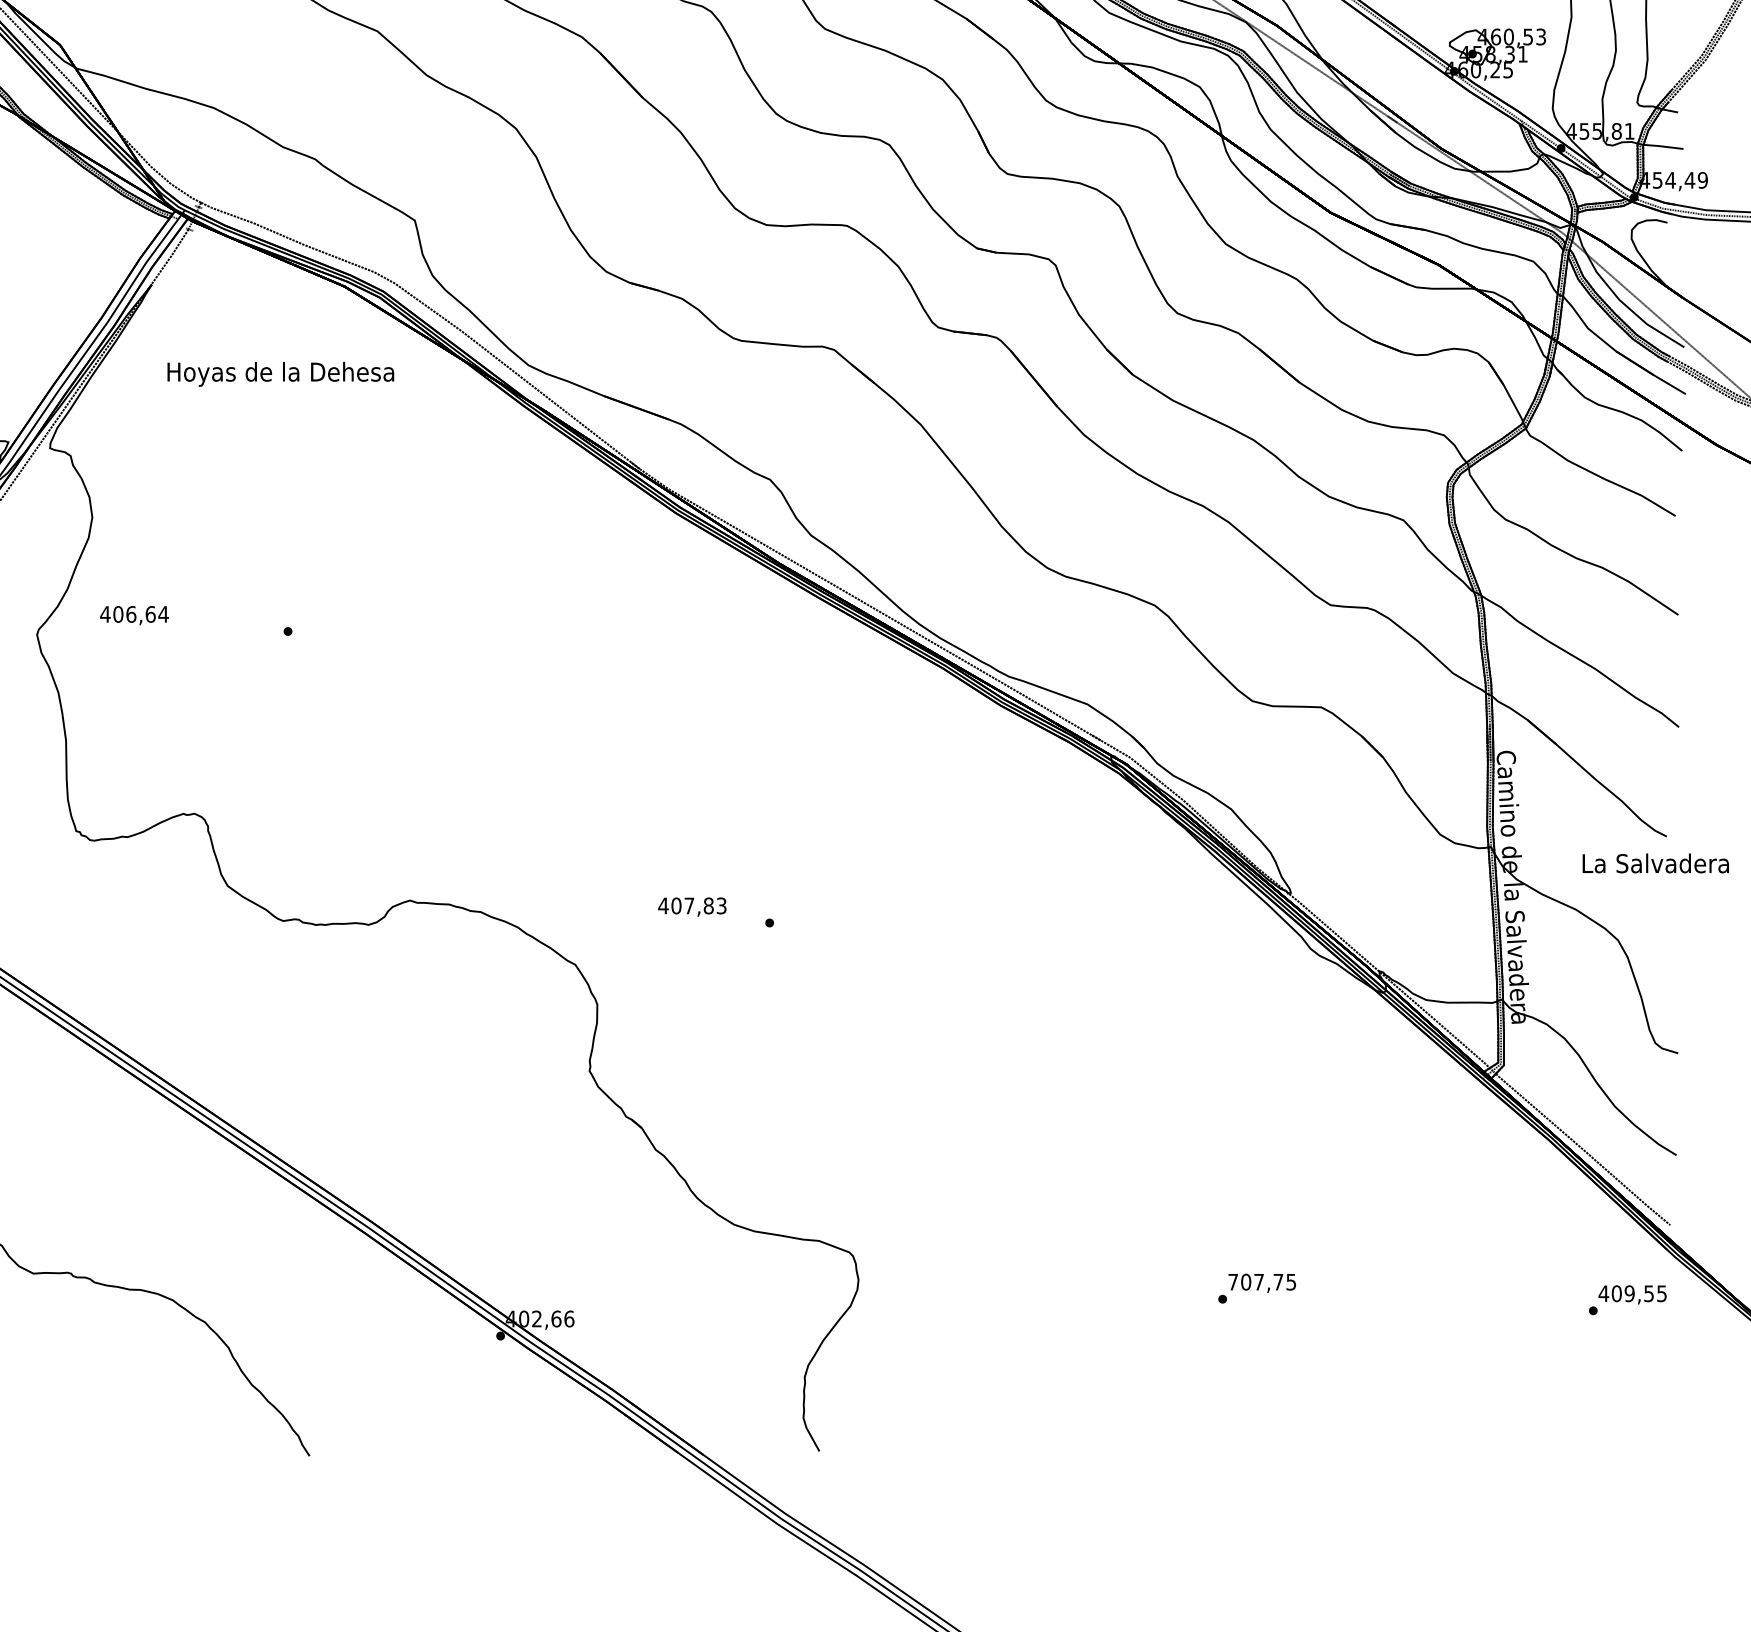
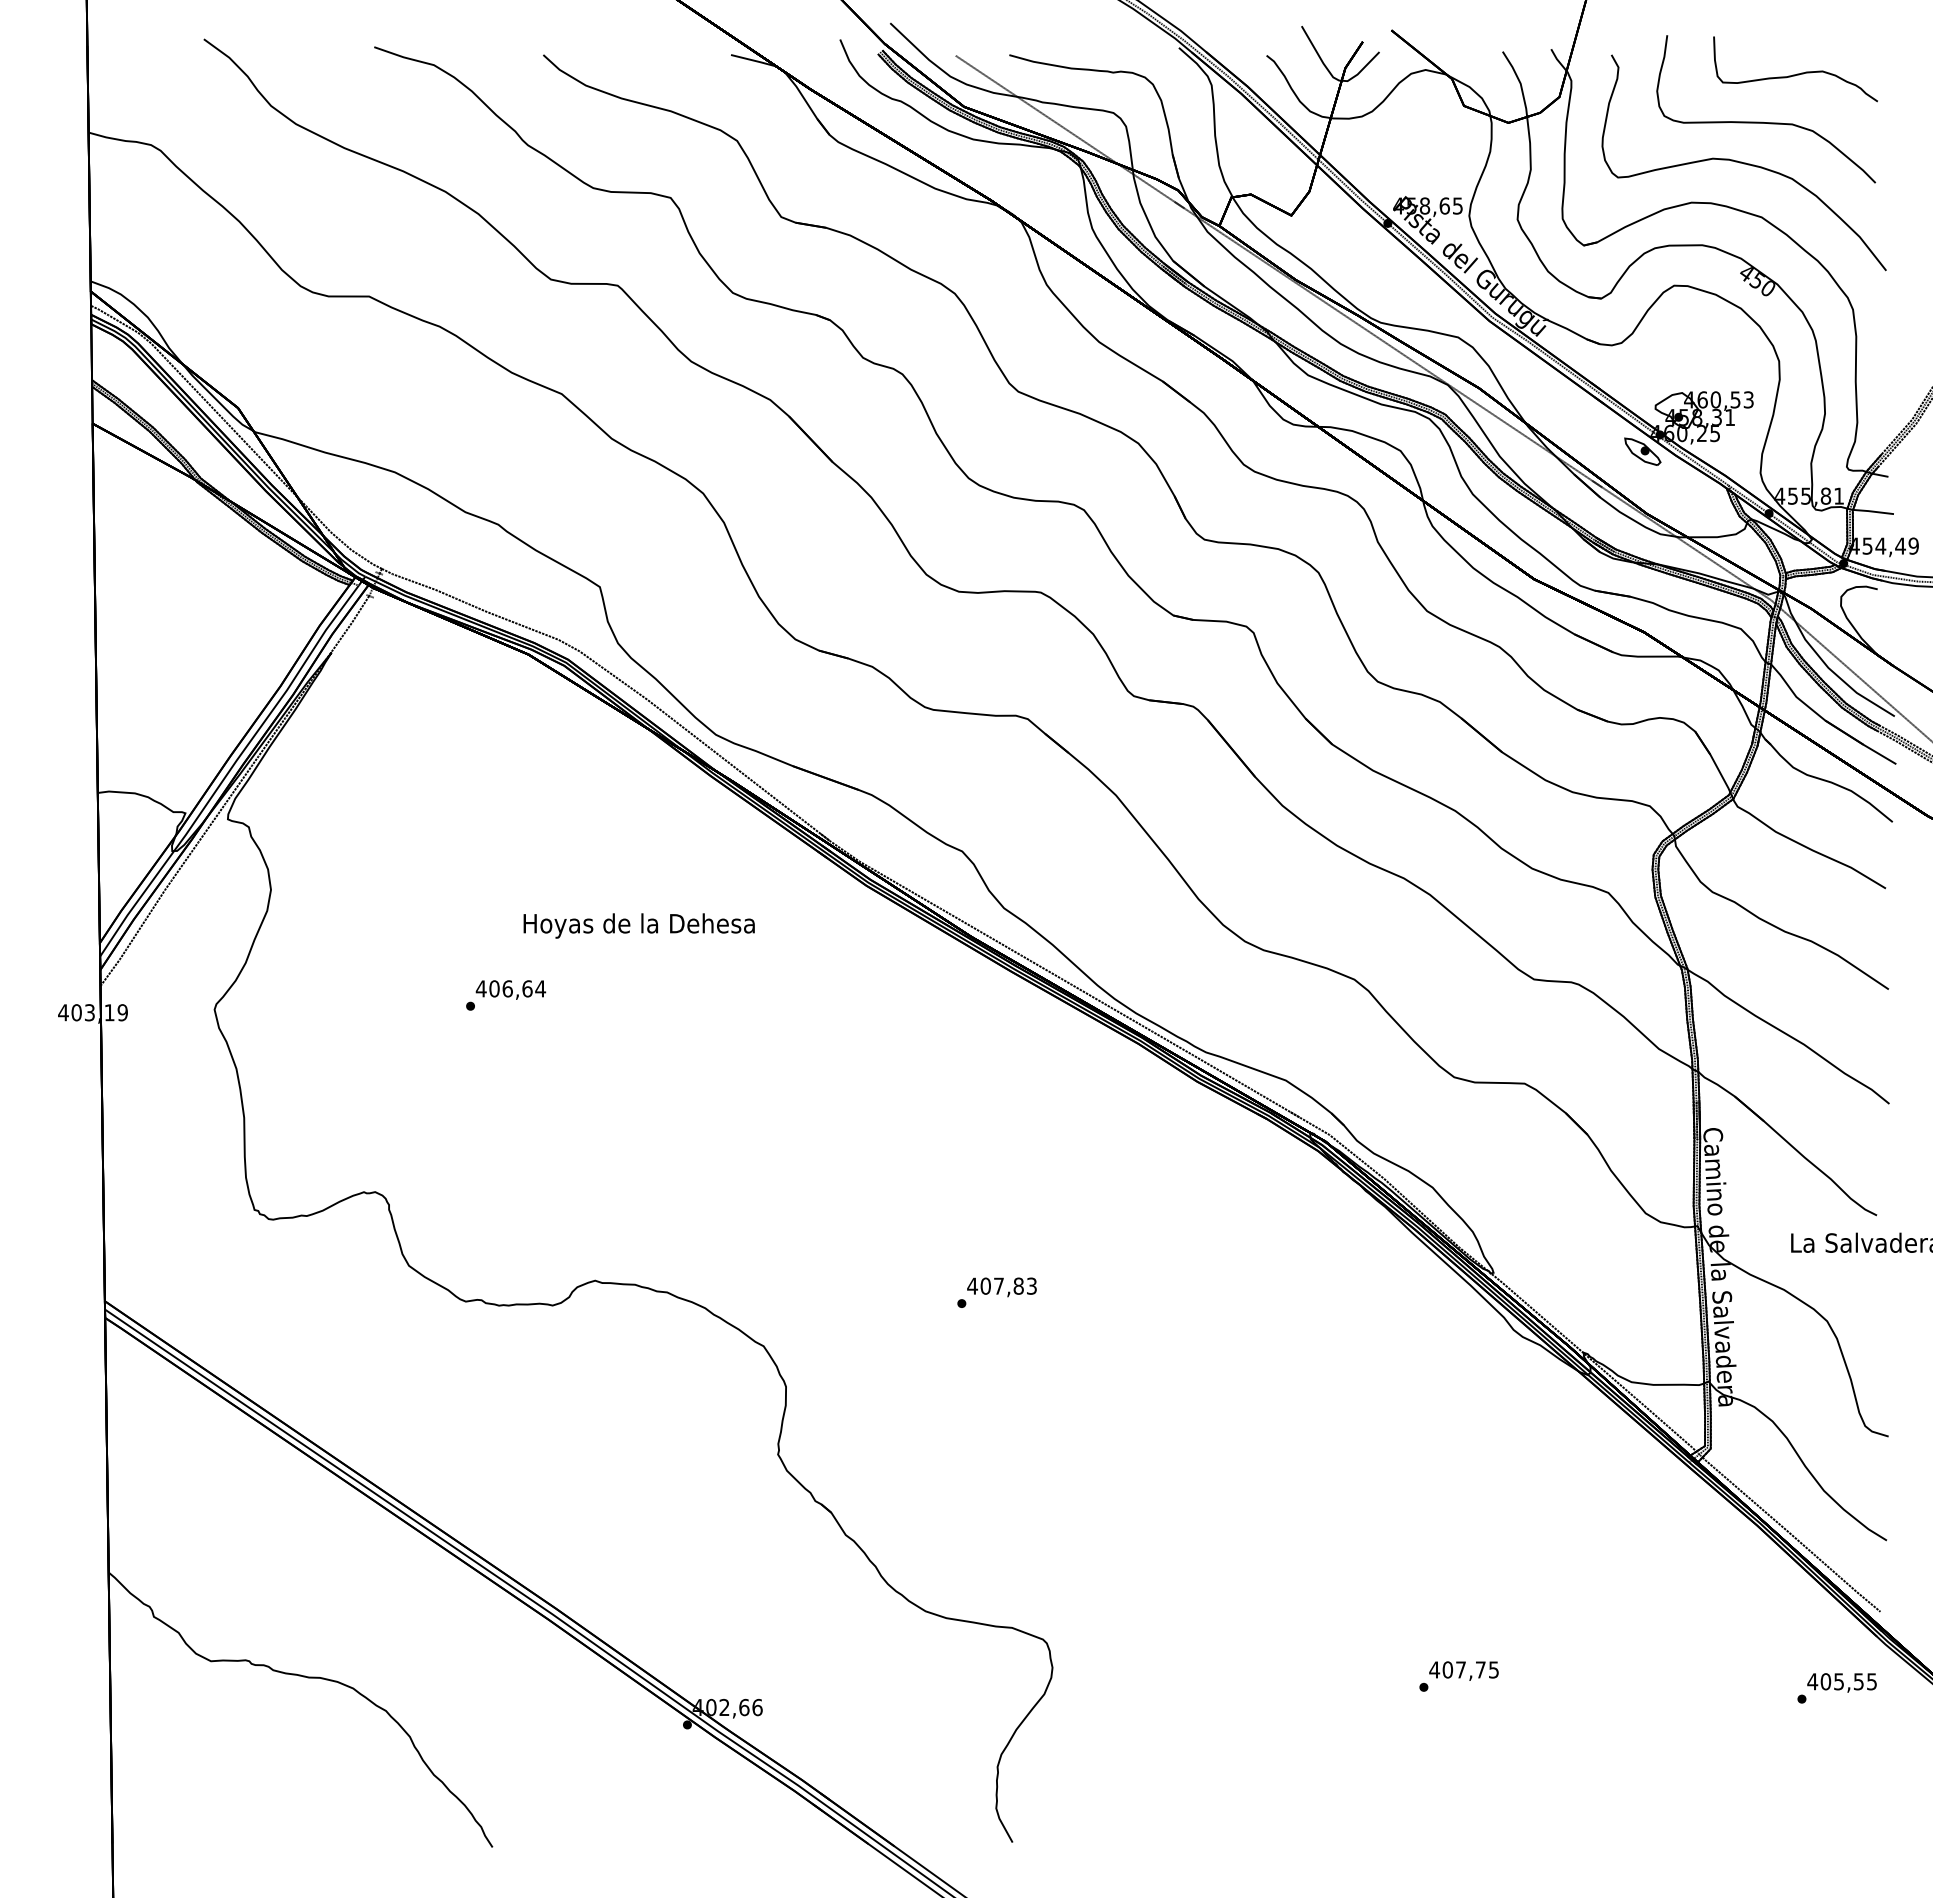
part: (1436, 87) -> (1642, 451), added
text: (280, 373) -> (638, 925), moved
text: (134, 615) -> (510, 989), moved
text: (691, 907) -> (1001, 1287), moved
text: (1233, 1281) -> (1434, 1669), 707,75 -> 407,75
text: (1629, 1293) -> (1838, 1681), 409,55 -> 405,55

